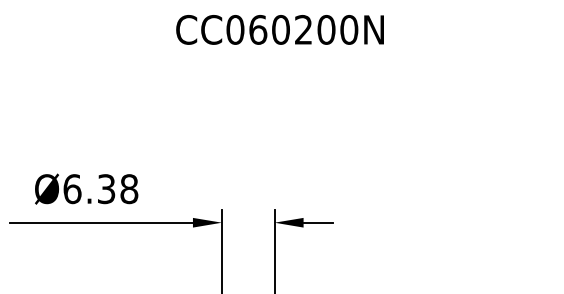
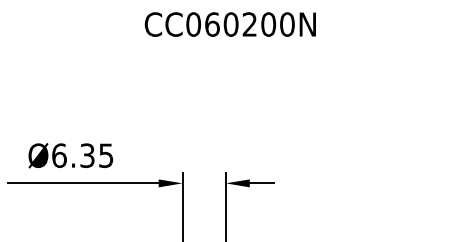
text: (129, 189) -> (106, 156), Ø6.38 -> Ø6.35

